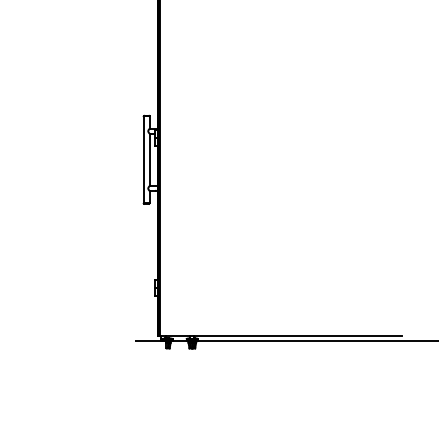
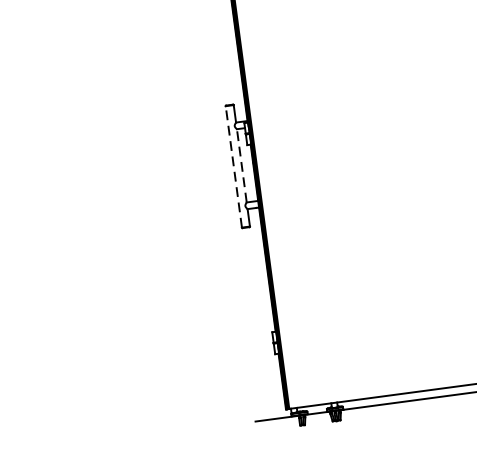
line: (143, 159) -> (233, 166), solid -> dashed
line: (149, 159) -> (241, 165), solid -> dashed

